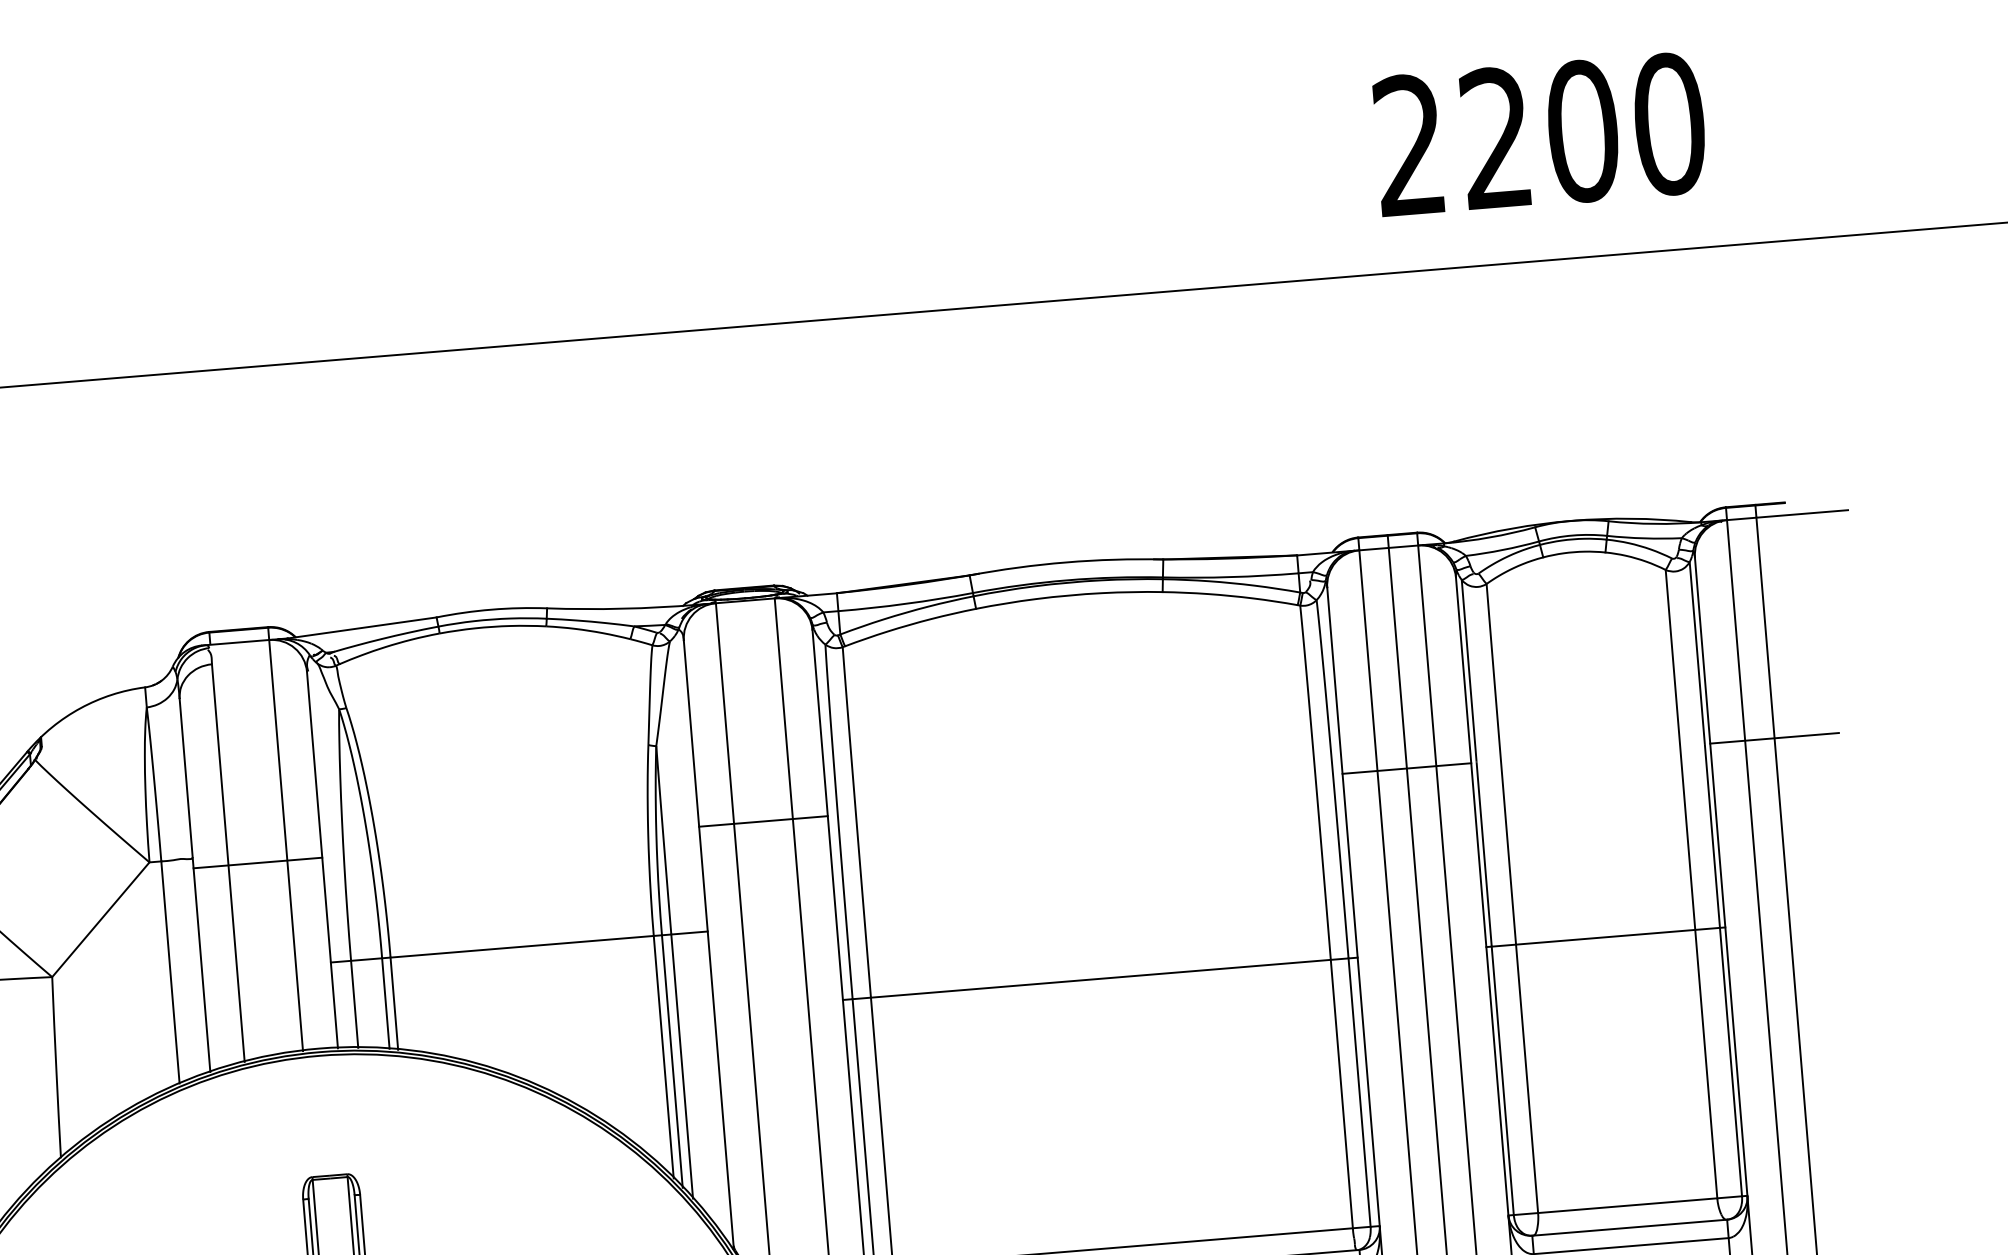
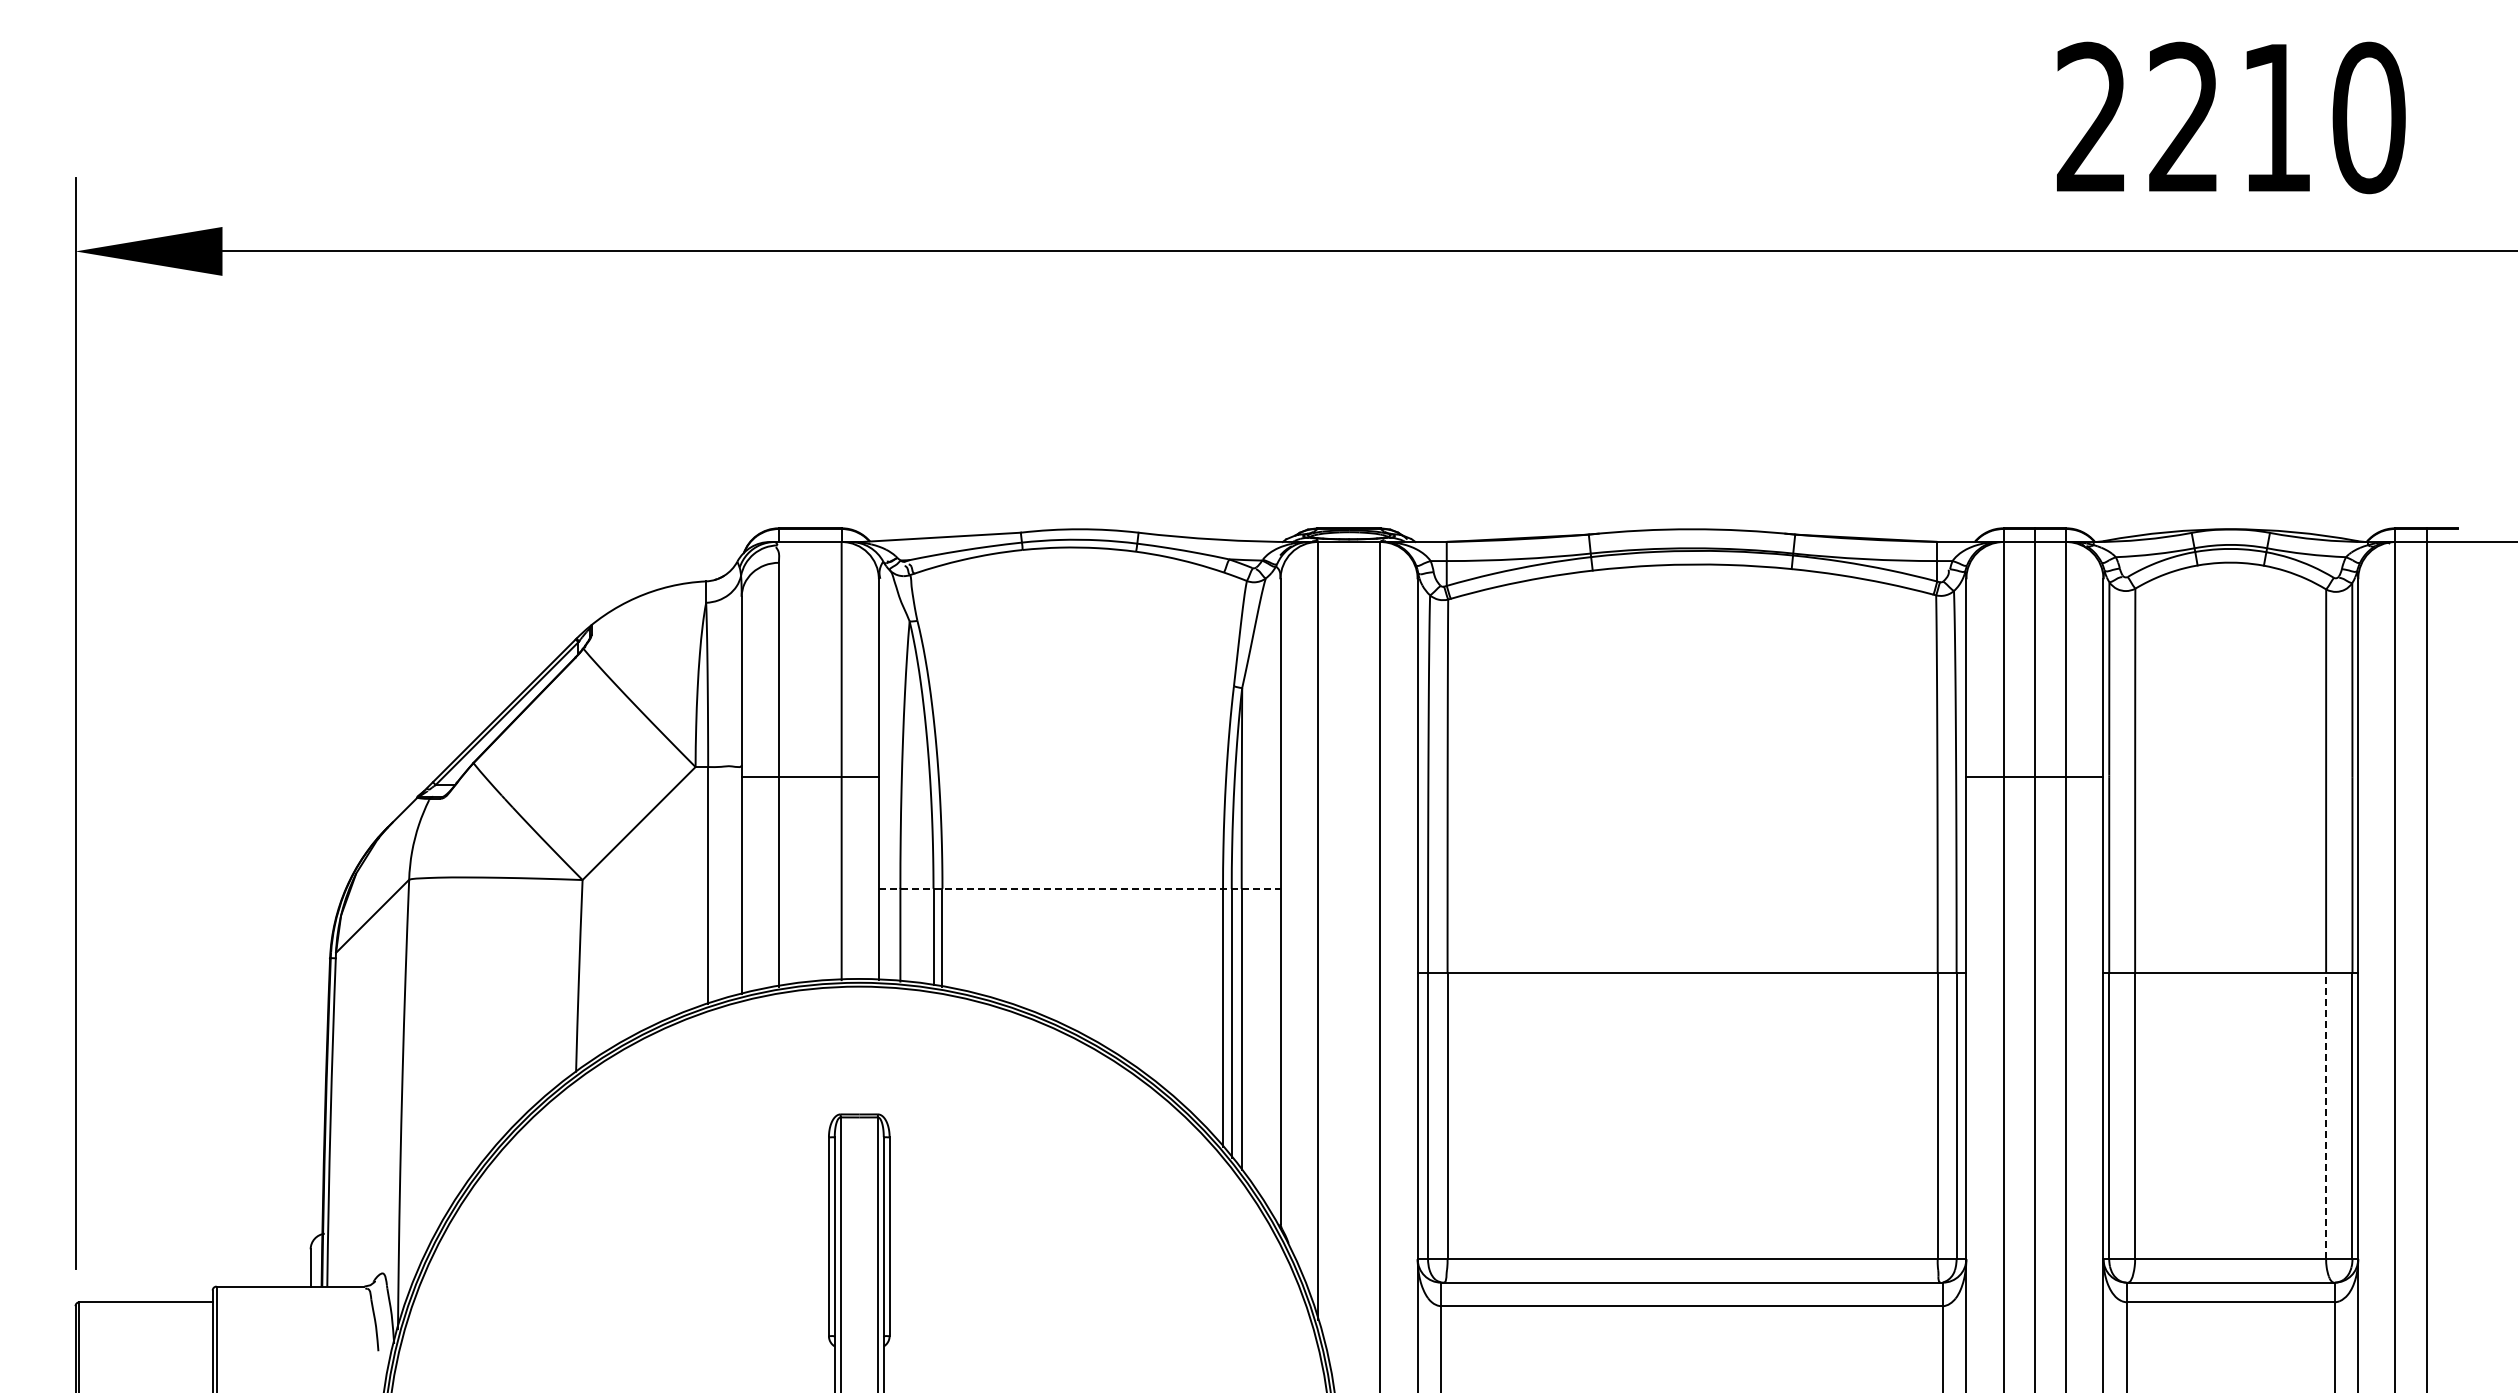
text: (1582, 131) -> (2276, 117), 2200 -> 2210
line: (1774, 738) -> (2426, 777), removed
line: (762, 821) -> (1348, 777), removed
line: (519, 946) -> (1079, 888), solid -> dashed
line: (1706, 1063) -> (2326, 1115), solid -> dashed

